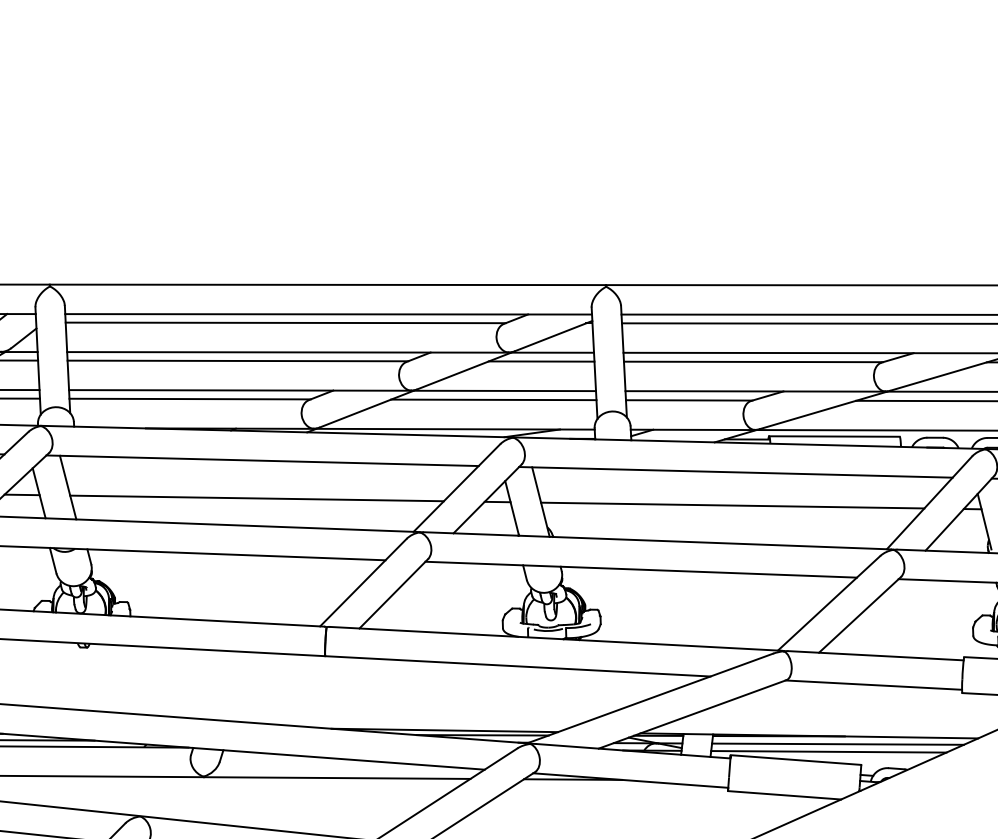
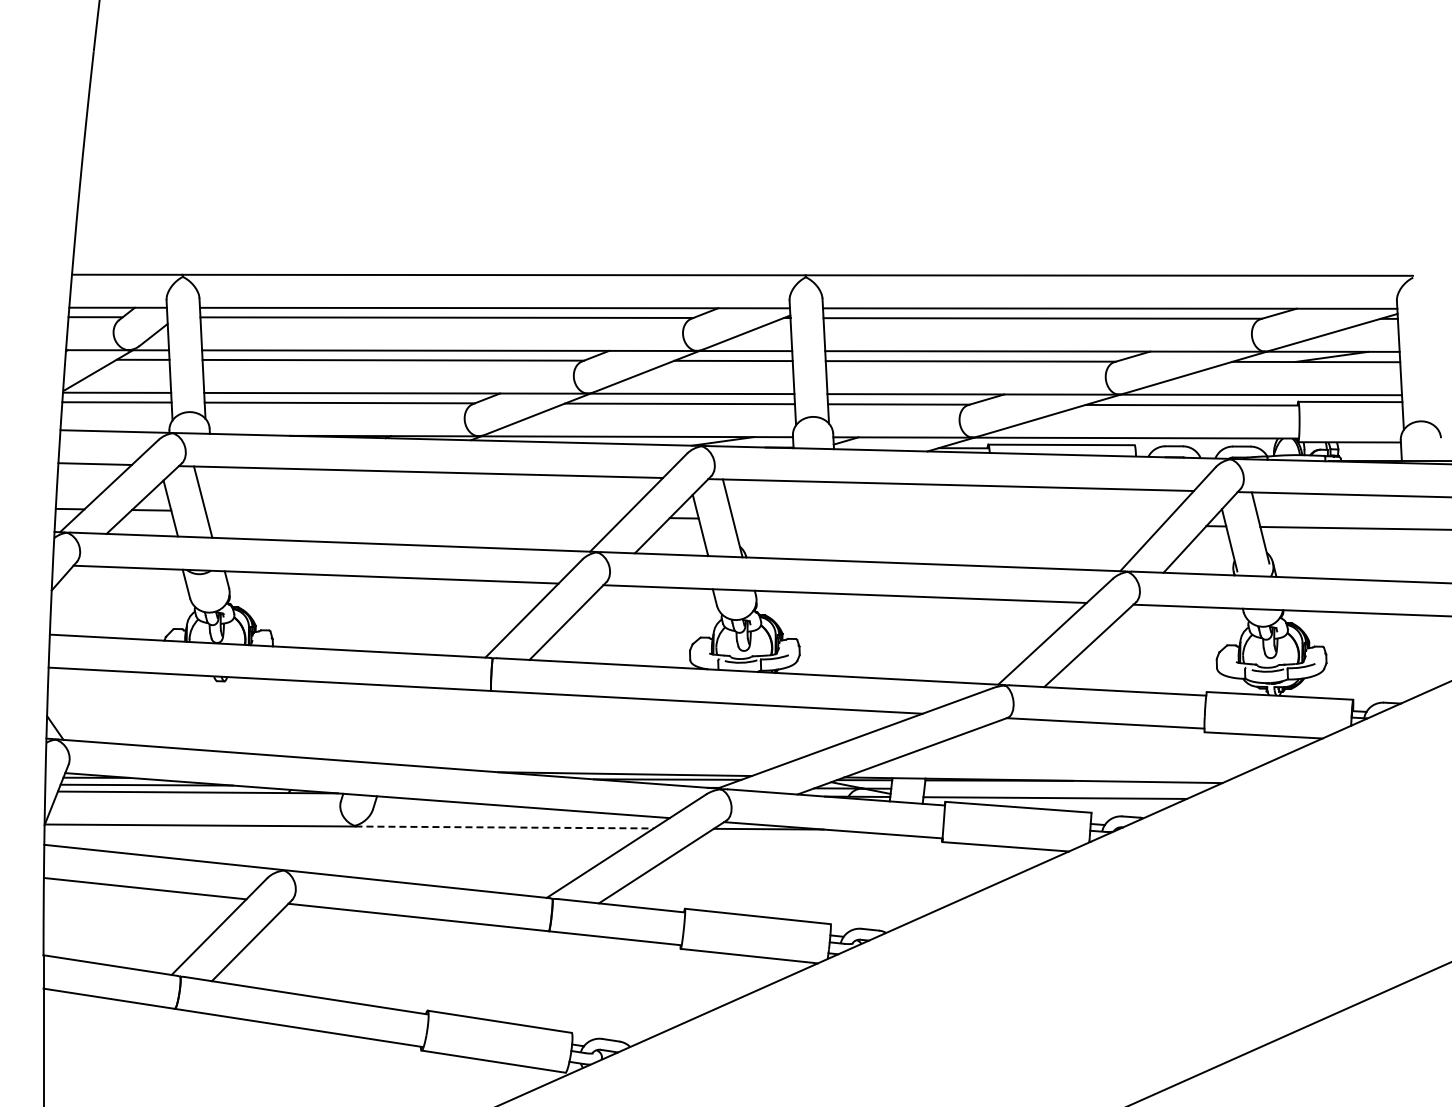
line: (256, 498) -> (414, 514), removed
line: (732, 505) -> (947, 522), removed
line: (838, 744) -> (1065, 789), removed
line: (338, 778) -> (505, 827), solid -> dashed

